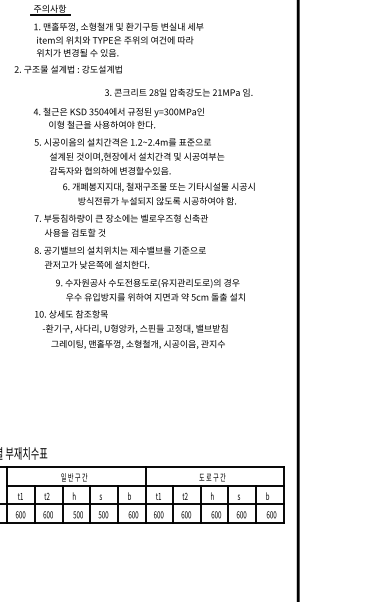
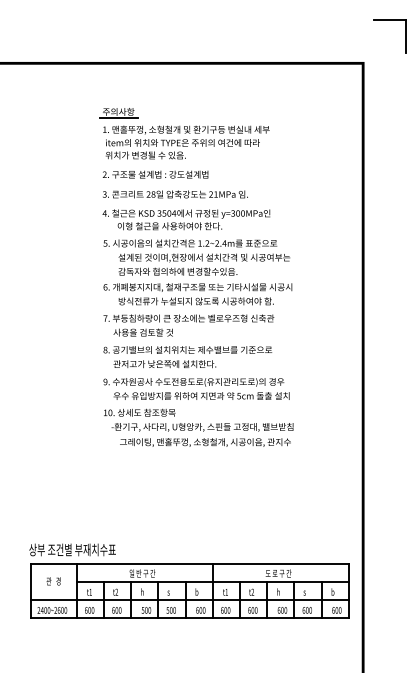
text: (68, 69) -> (155, 174), moved
text: (178, 92) -> (175, 194), moved
text: (158, 194) -> (197, 294), moved
text: (150, 289) -> (196, 388), moved

